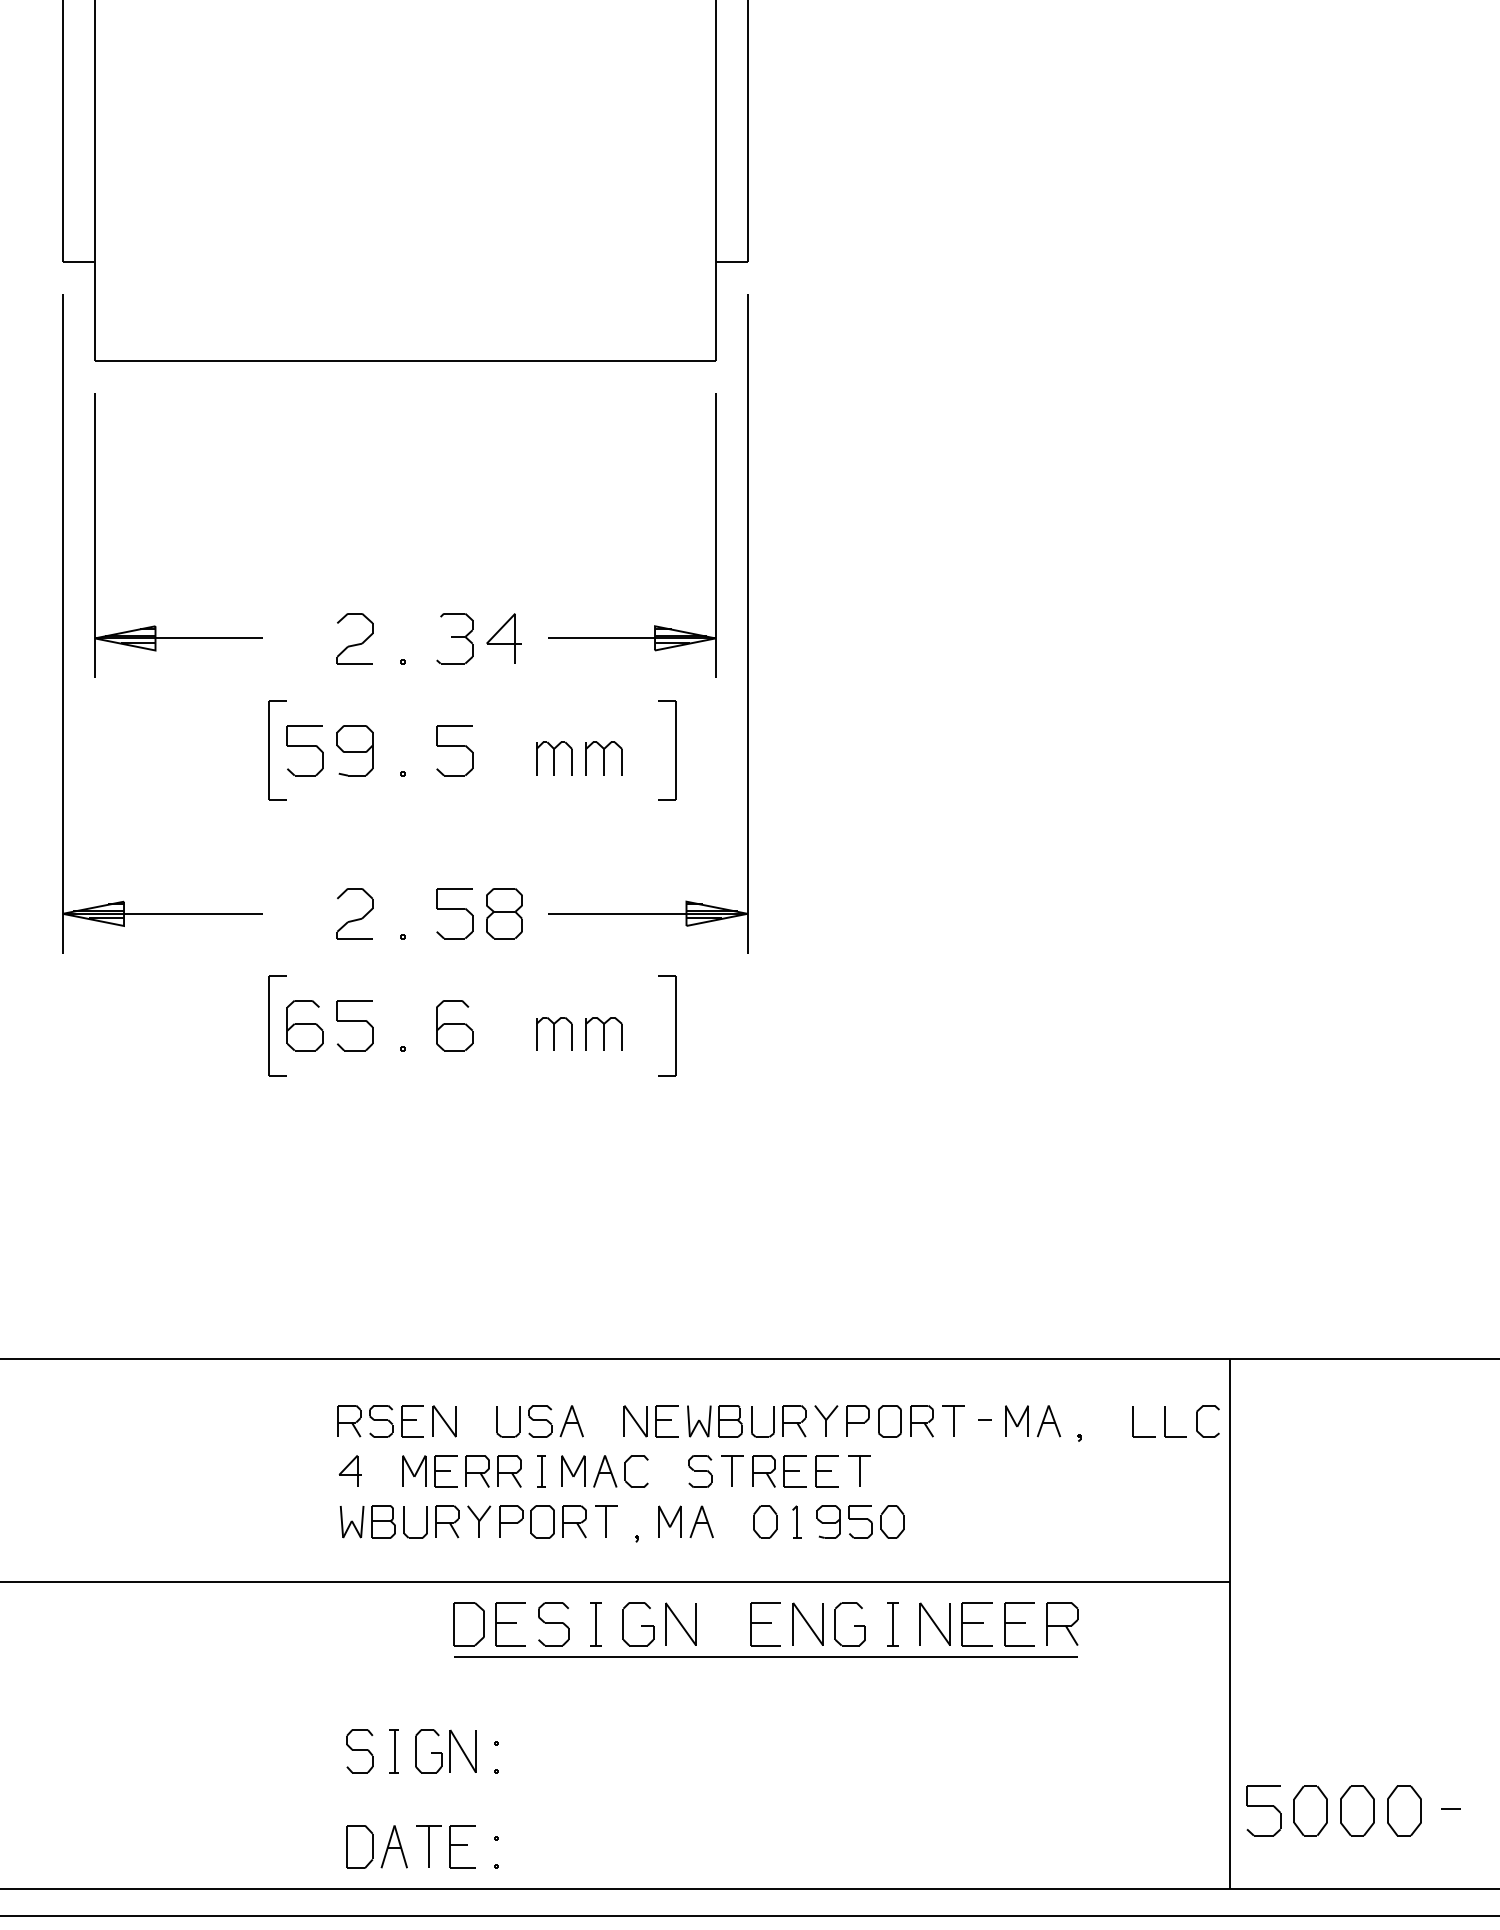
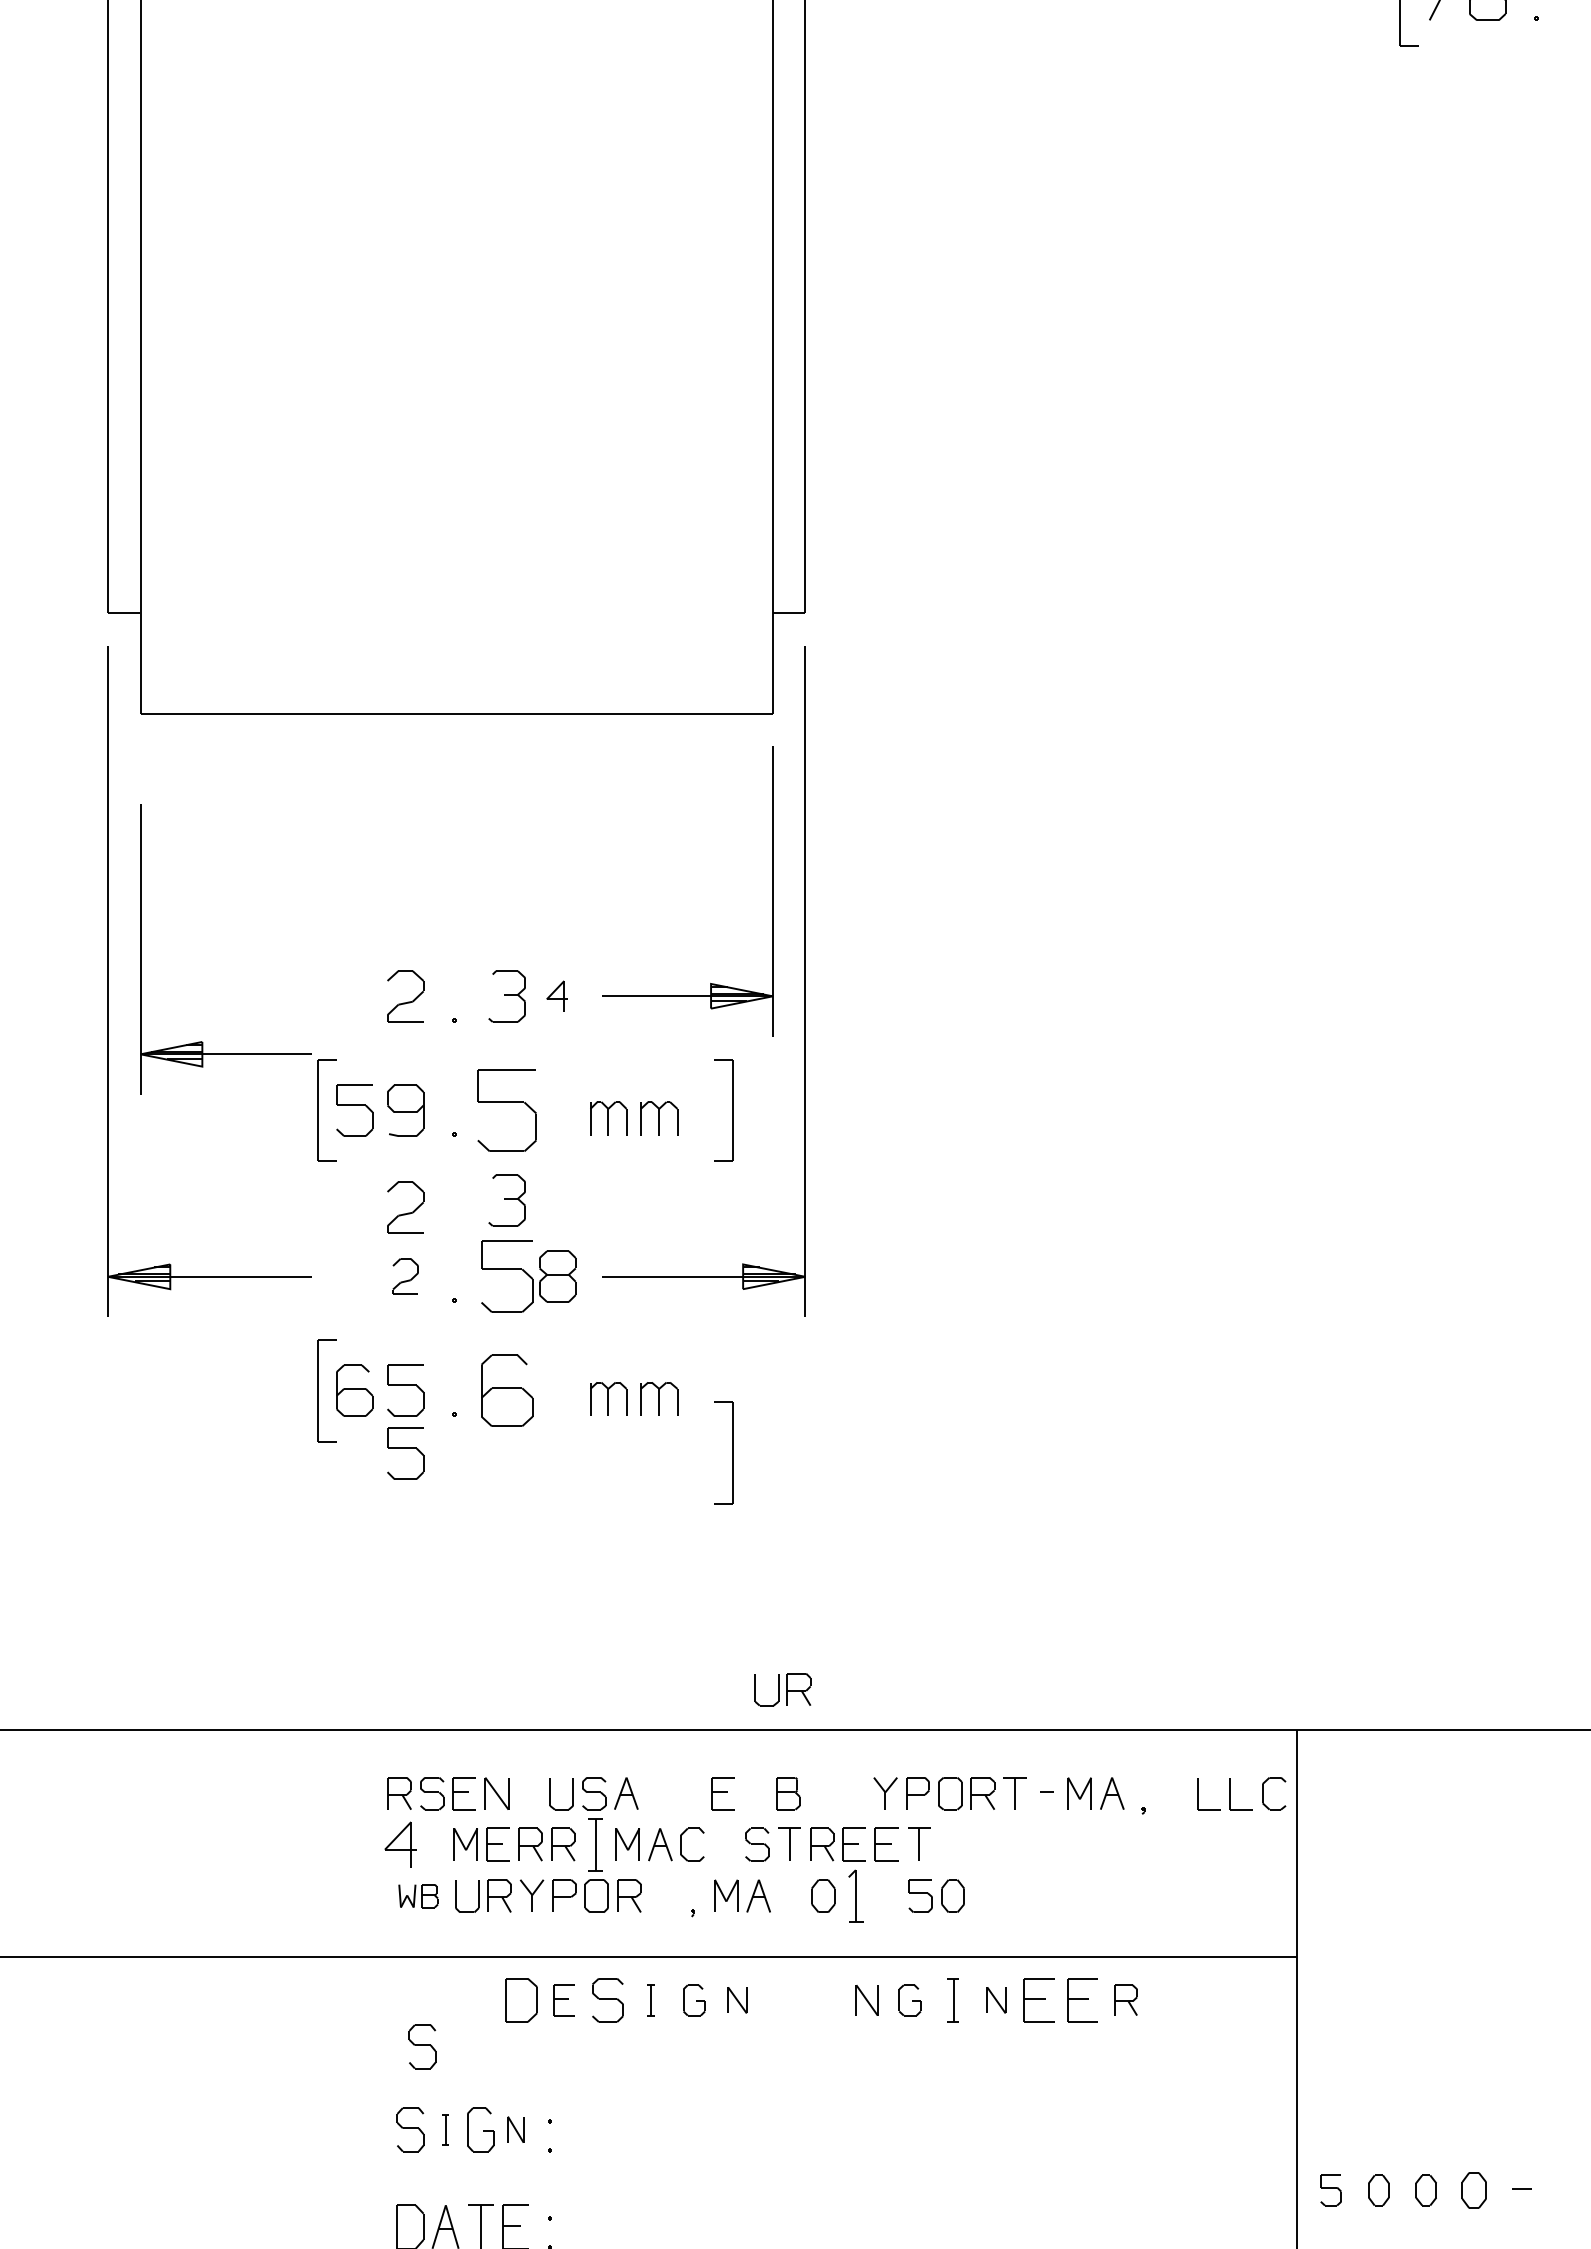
part: (95, 535) -> (141, 949), moved
part: (504, 637) -> (557, 995), size x0.6
part: (454, 750) -> (506, 1110), size x1.6
part: (454, 838) -> (506, 1200), added
part: (354, 845) -> (405, 1207), added
part: (354, 913) -> (405, 1276), size x0.7
part: (454, 913) -> (506, 1276), size x1.4
part: (454, 1025) -> (506, 1390), size x1.4
part: (676, 1025) -> (732, 1452), moved
part: (354, 1087) -> (405, 1453), added
part: (635, 1421) -> (691, 1793), removed
part: (698, 1421) -> (755, 1793), removed
part: (778, 1421) -> (782, 1689), moved
part: (350, 1471) -> (400, 1844), size x1.4
part: (541, 1471) -> (595, 1844), size x1.6
part: (367, 1521) -> (418, 1895), size x0.7
part: (606, 1521) -> (661, 1895), removed
part: (796, 1521) -> (855, 1895), size x1.6
part: (828, 1522) -> (887, 1896), removed
part: (511, 1624) -> (564, 2000), size x0.7
part: (595, 1624) -> (650, 2000), size x0.7
part: (638, 1624) -> (694, 2000), size x0.7
part: (680, 1624) -> (737, 2000), size x0.6
part: (764, 1624) -> (822, 2000), removed
part: (807, 1624) -> (866, 2000), size x0.7
part: (849, 1624) -> (909, 2000), size x0.7
part: (935, 1624) -> (996, 2000), size x0.6
part: (1062, 1624) -> (1126, 2000), size x0.7
line: (765, 1656) -> (823, 2033), removed
part: (371, 1669) -> (422, 2046), added
part: (394, 1751) -> (445, 2129), size x0.7
part: (462, 1751) -> (515, 2129), size x0.6
part: (1263, 1810) -> (1330, 2190), size x0.6
part: (1310, 1810) -> (1378, 2190), size x0.6
part: (1356, 1810) -> (1425, 2190), size x0.6
part: (1403, 1810) -> (1473, 2190), size x0.7

